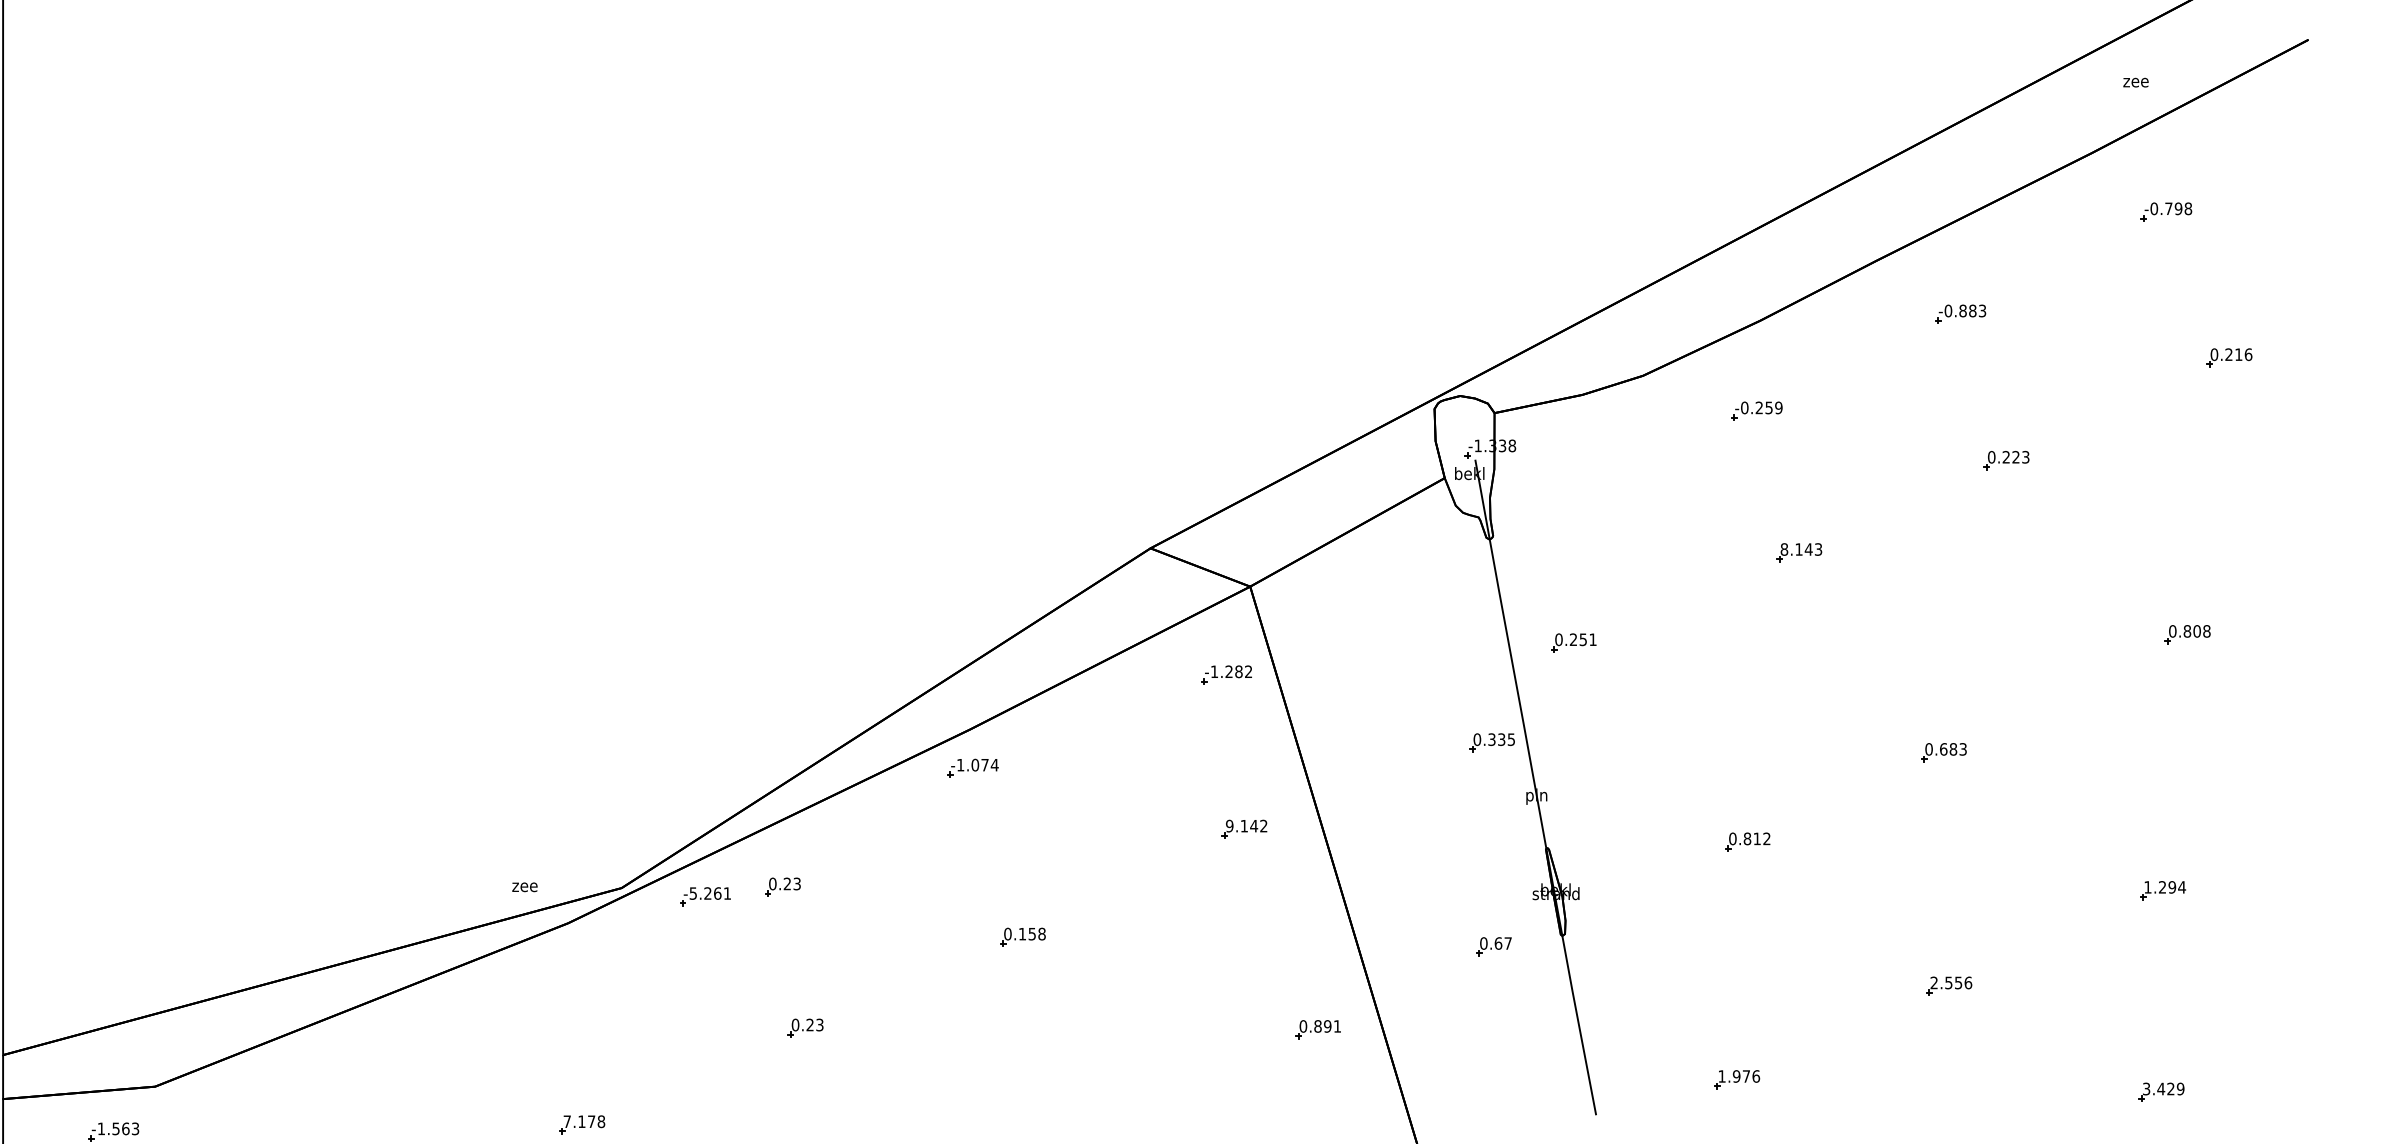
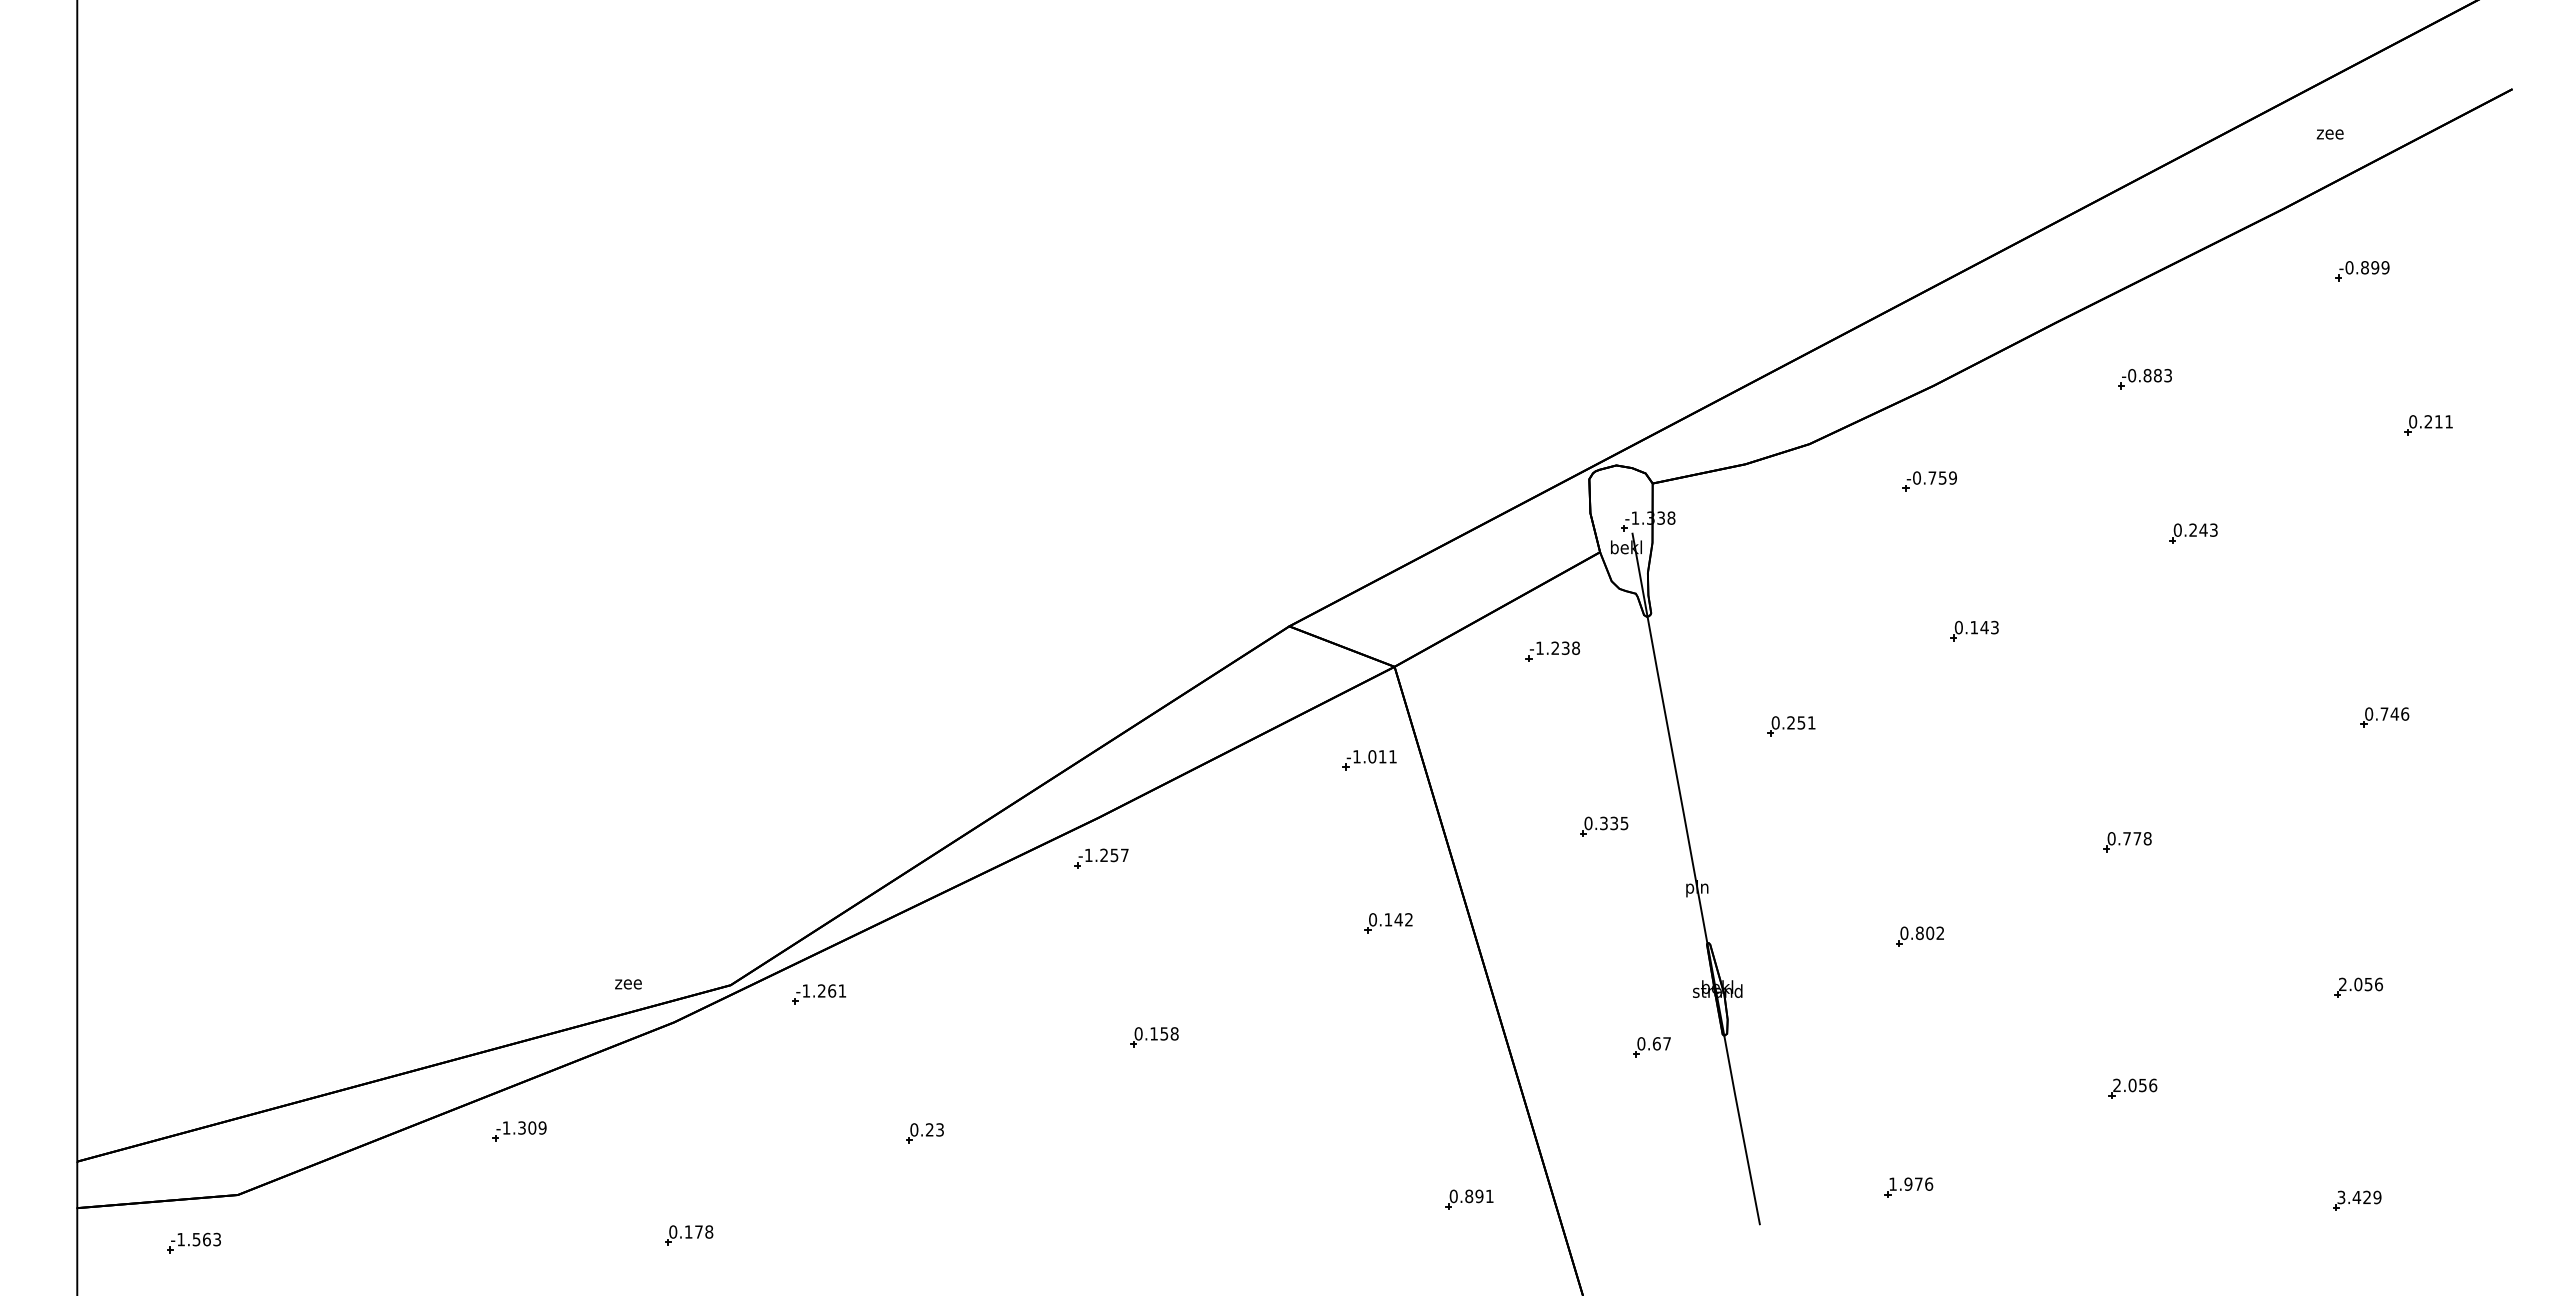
text: (2178, 208) -> (2375, 267), -0.798 -> -0.899
text: (2248, 354) -> (2449, 421), 0.216 -> 0.211
text: (1759, 407) -> (1932, 477), -0.259 -> -0.759
text: (2016, 456) -> (2203, 529), 0.223 -> 0.243
text: (1784, 549) -> (1958, 627), 8.143 -> 0.143
part: (1399, 572) -> (1552, 651), added
text: (2196, 630) -> (2394, 713), 0.808 -> 0.746
part: (1573, 643) -> (1791, 726), moved
text: (1238, 671) -> (1382, 756), -1.282 -> -1.011
part: (1492, 742) -> (1604, 826), moved
text: (1953, 749) -> (2137, 838), 0.683 -> 0.778
text: (985, 765) -> (1114, 855), -1.074 -> -1.257
text: (1229, 825) -> (1372, 919), 9.142 -> 0.142
text: (1757, 838) -> (1930, 932), 0.812 -> 0.802
part: (782, 887) -> (900, 984), removed
text: (2165, 887) -> (2361, 984), 1.294 -> 2.056
text: (693, 893) -> (806, 990), -5.261 -> -1.261
text: (1948, 983) -> (2132, 1085), 2.556 -> 2.056
part: (421, 1026) -> (519, 1131), added
part: (1318, 1029) -> (1469, 1199), moved
text: (567, 1121) -> (673, 1231), 7.178 -> 0.178

